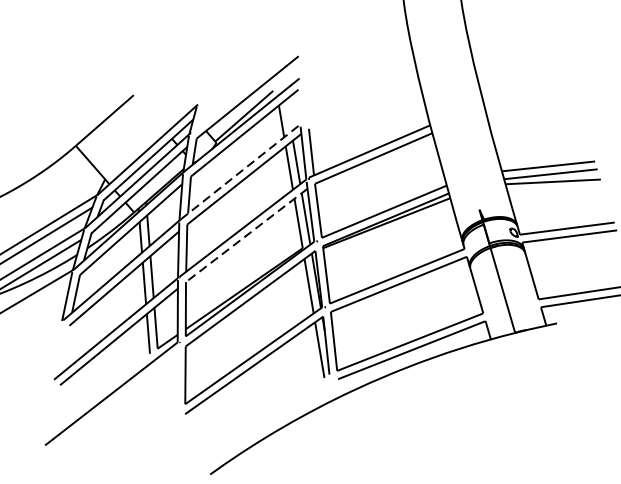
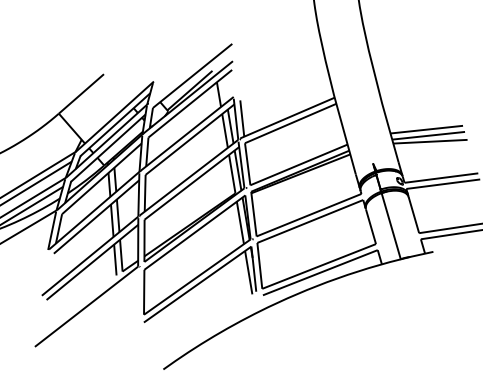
line: (241, 171) -> (187, 133), dashed -> solid
line: (246, 235) -> (191, 183), dashed -> solid

